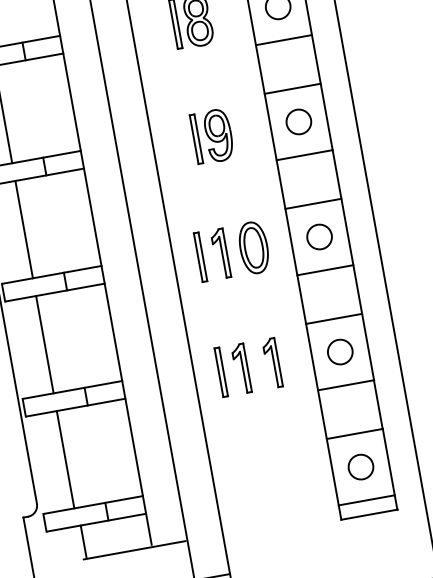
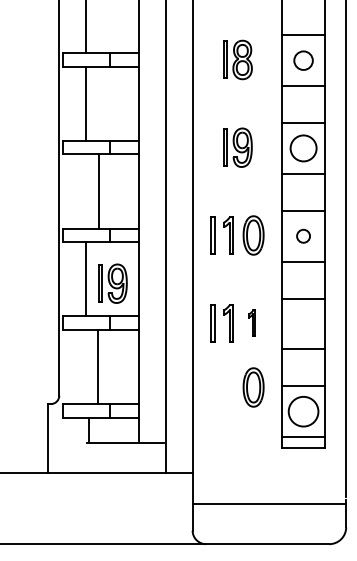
circle: (298, 122) -> (303, 148), size x1.4
line: (24, 229) -> (99, 191), moved
circle: (319, 237) -> (303, 236), size x0.7
part: (80, 344) -> (112, 283), added
circle: (340, 351) -> (303, 323), removed
part: (273, 363) -> (252, 323), size x0.7
part: (289, 447) -> (253, 387), added
line: (65, 459) -> (98, 366), moved
circle: (360, 466) -> (303, 411), size x1.6

